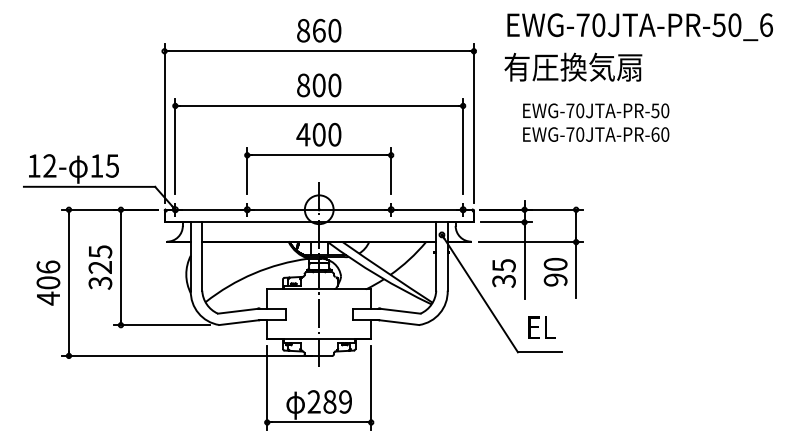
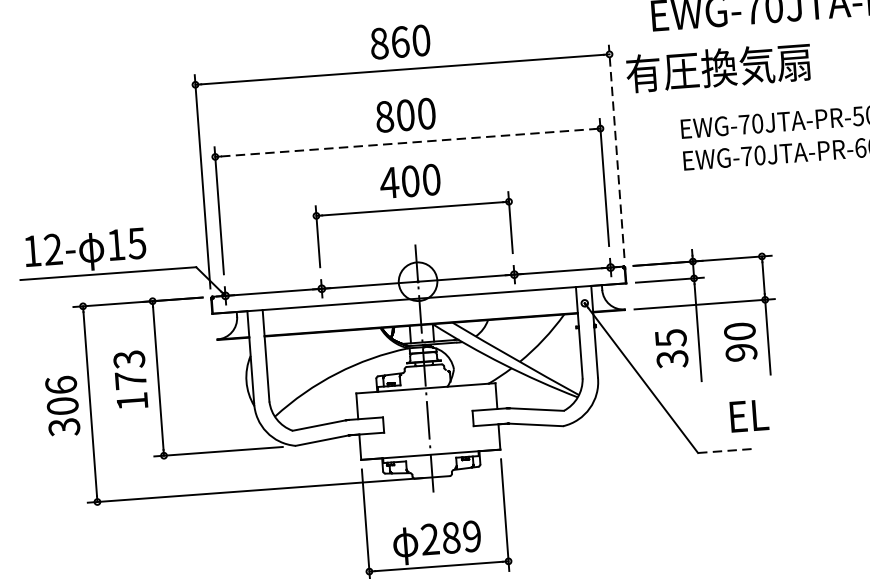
text: (573, 66) -> (718, 66), moved
line: (319, 105) -> (408, 142), solid -> dashed
line: (473, 123) -> (616, 151), solid -> dashed
text: (100, 267) -> (130, 380), 325 -> 173
text: (48, 298) -> (64, 427), 406 -> 306
text: (541, 327) -> (748, 415), moved
line: (539, 352) -> (726, 451), solid -> dashed

